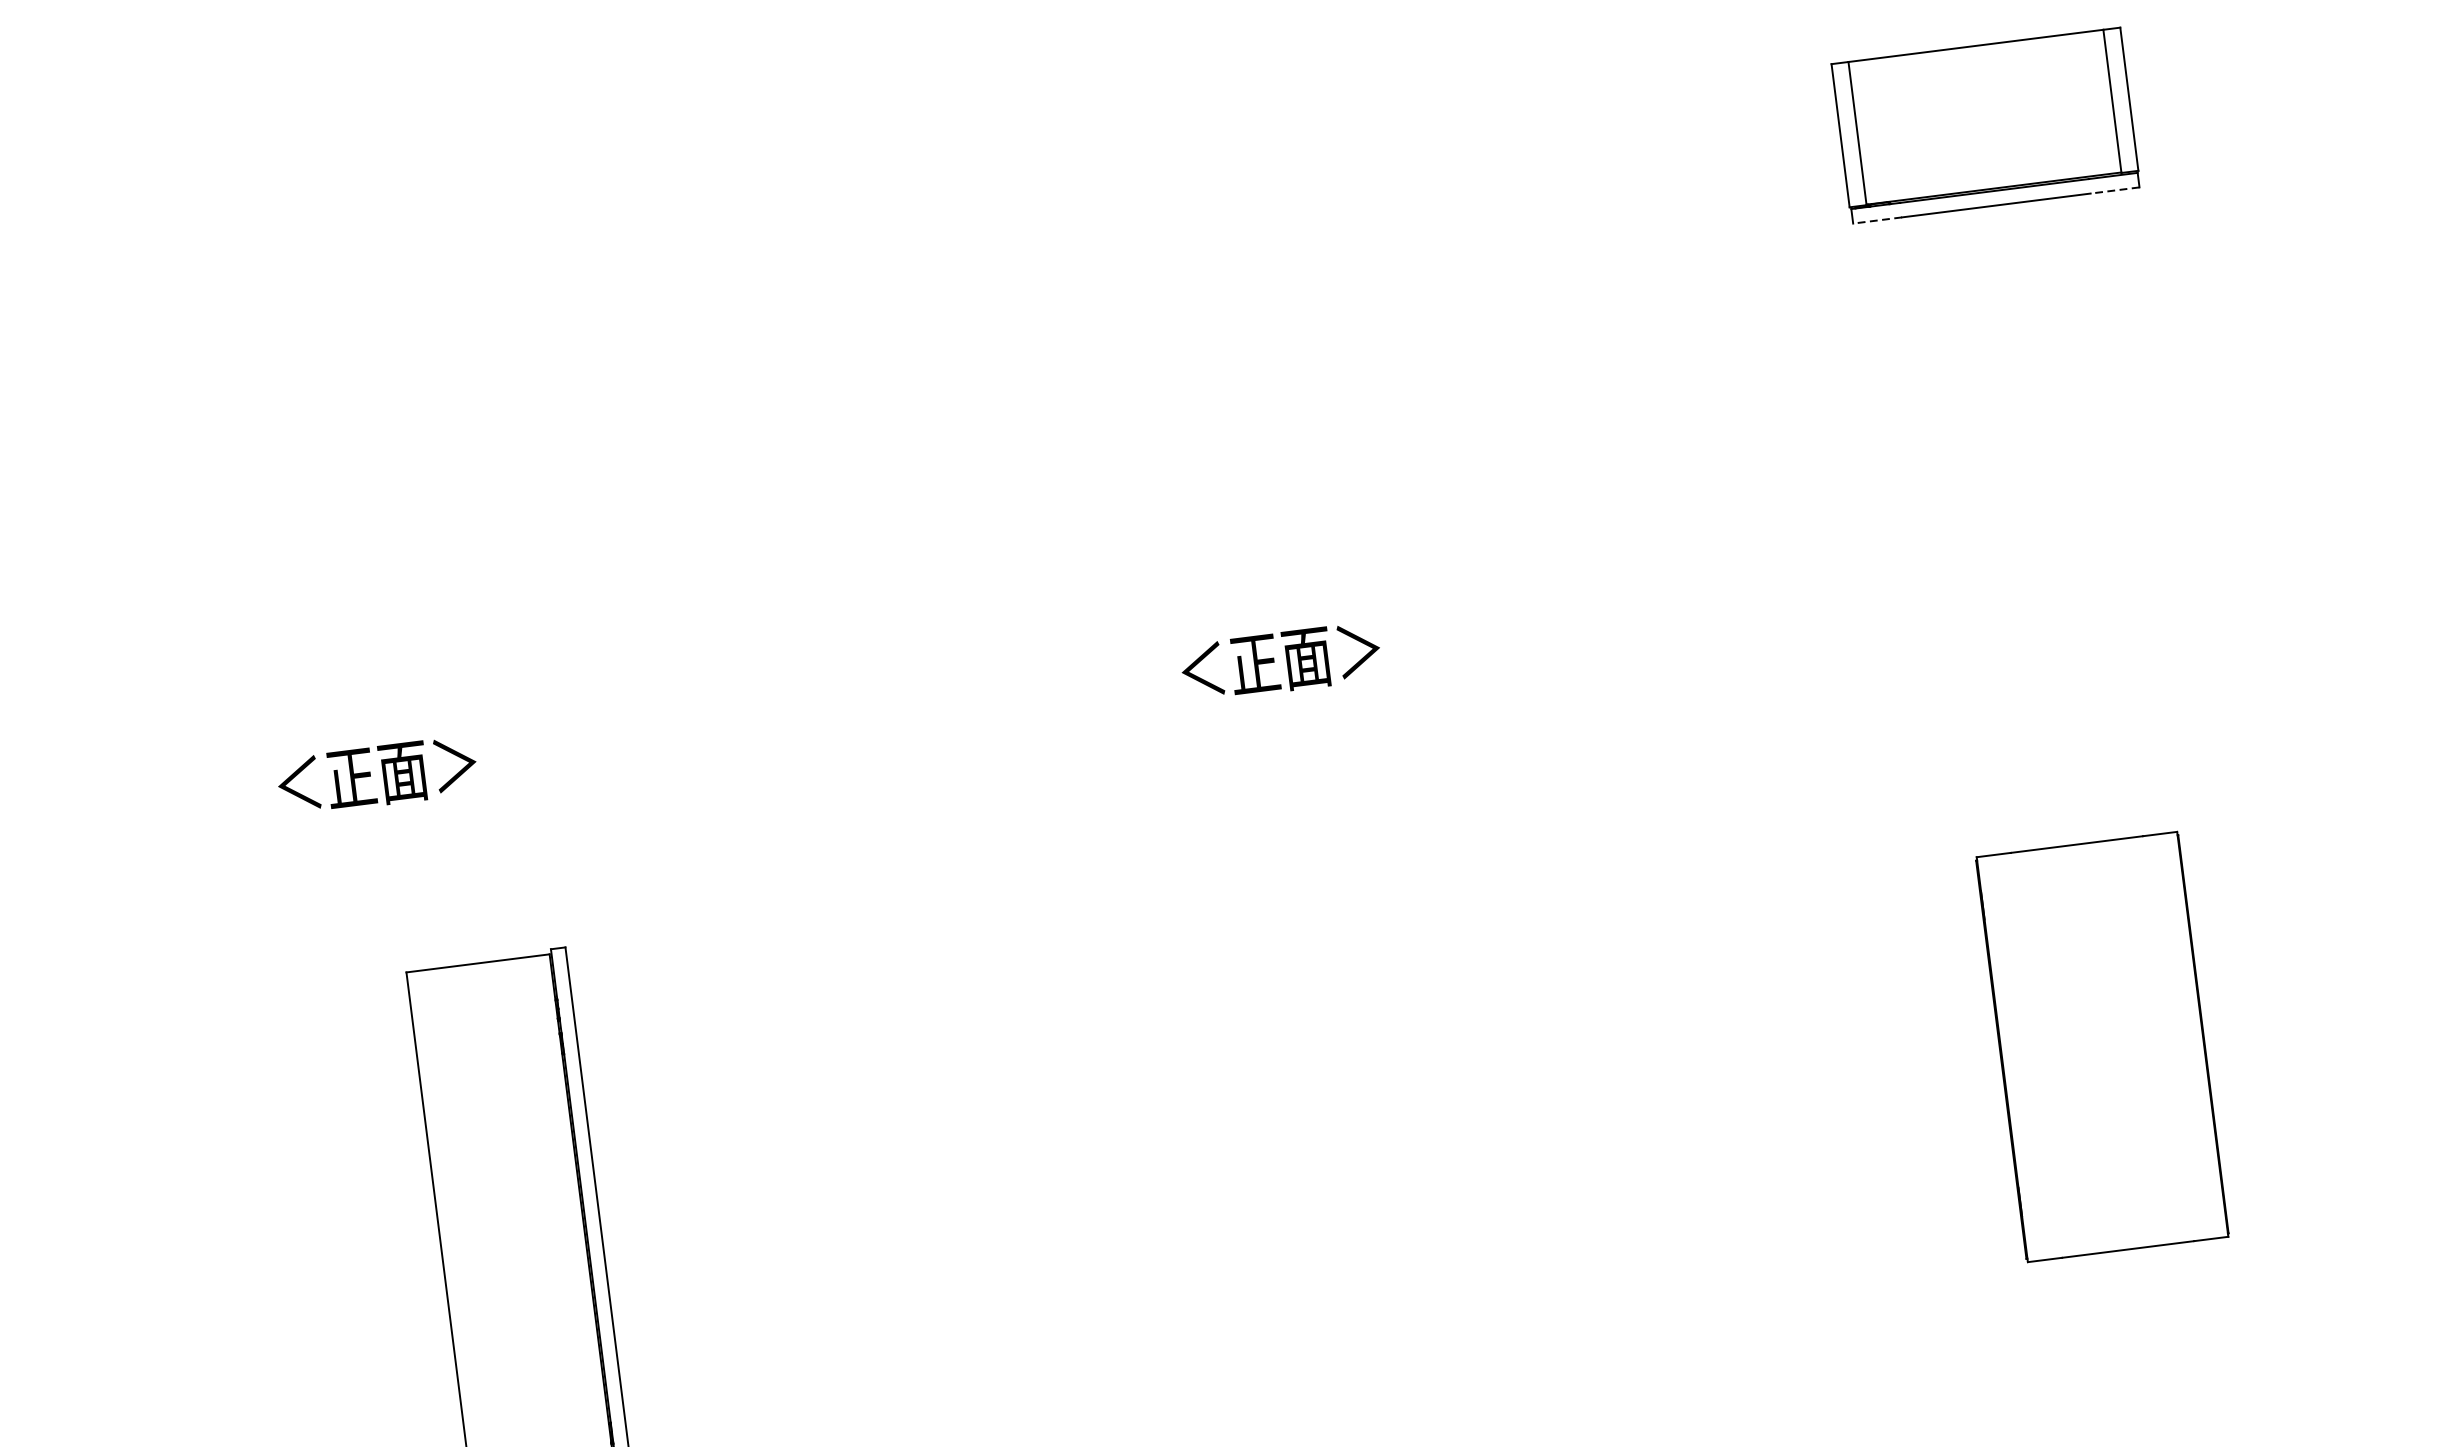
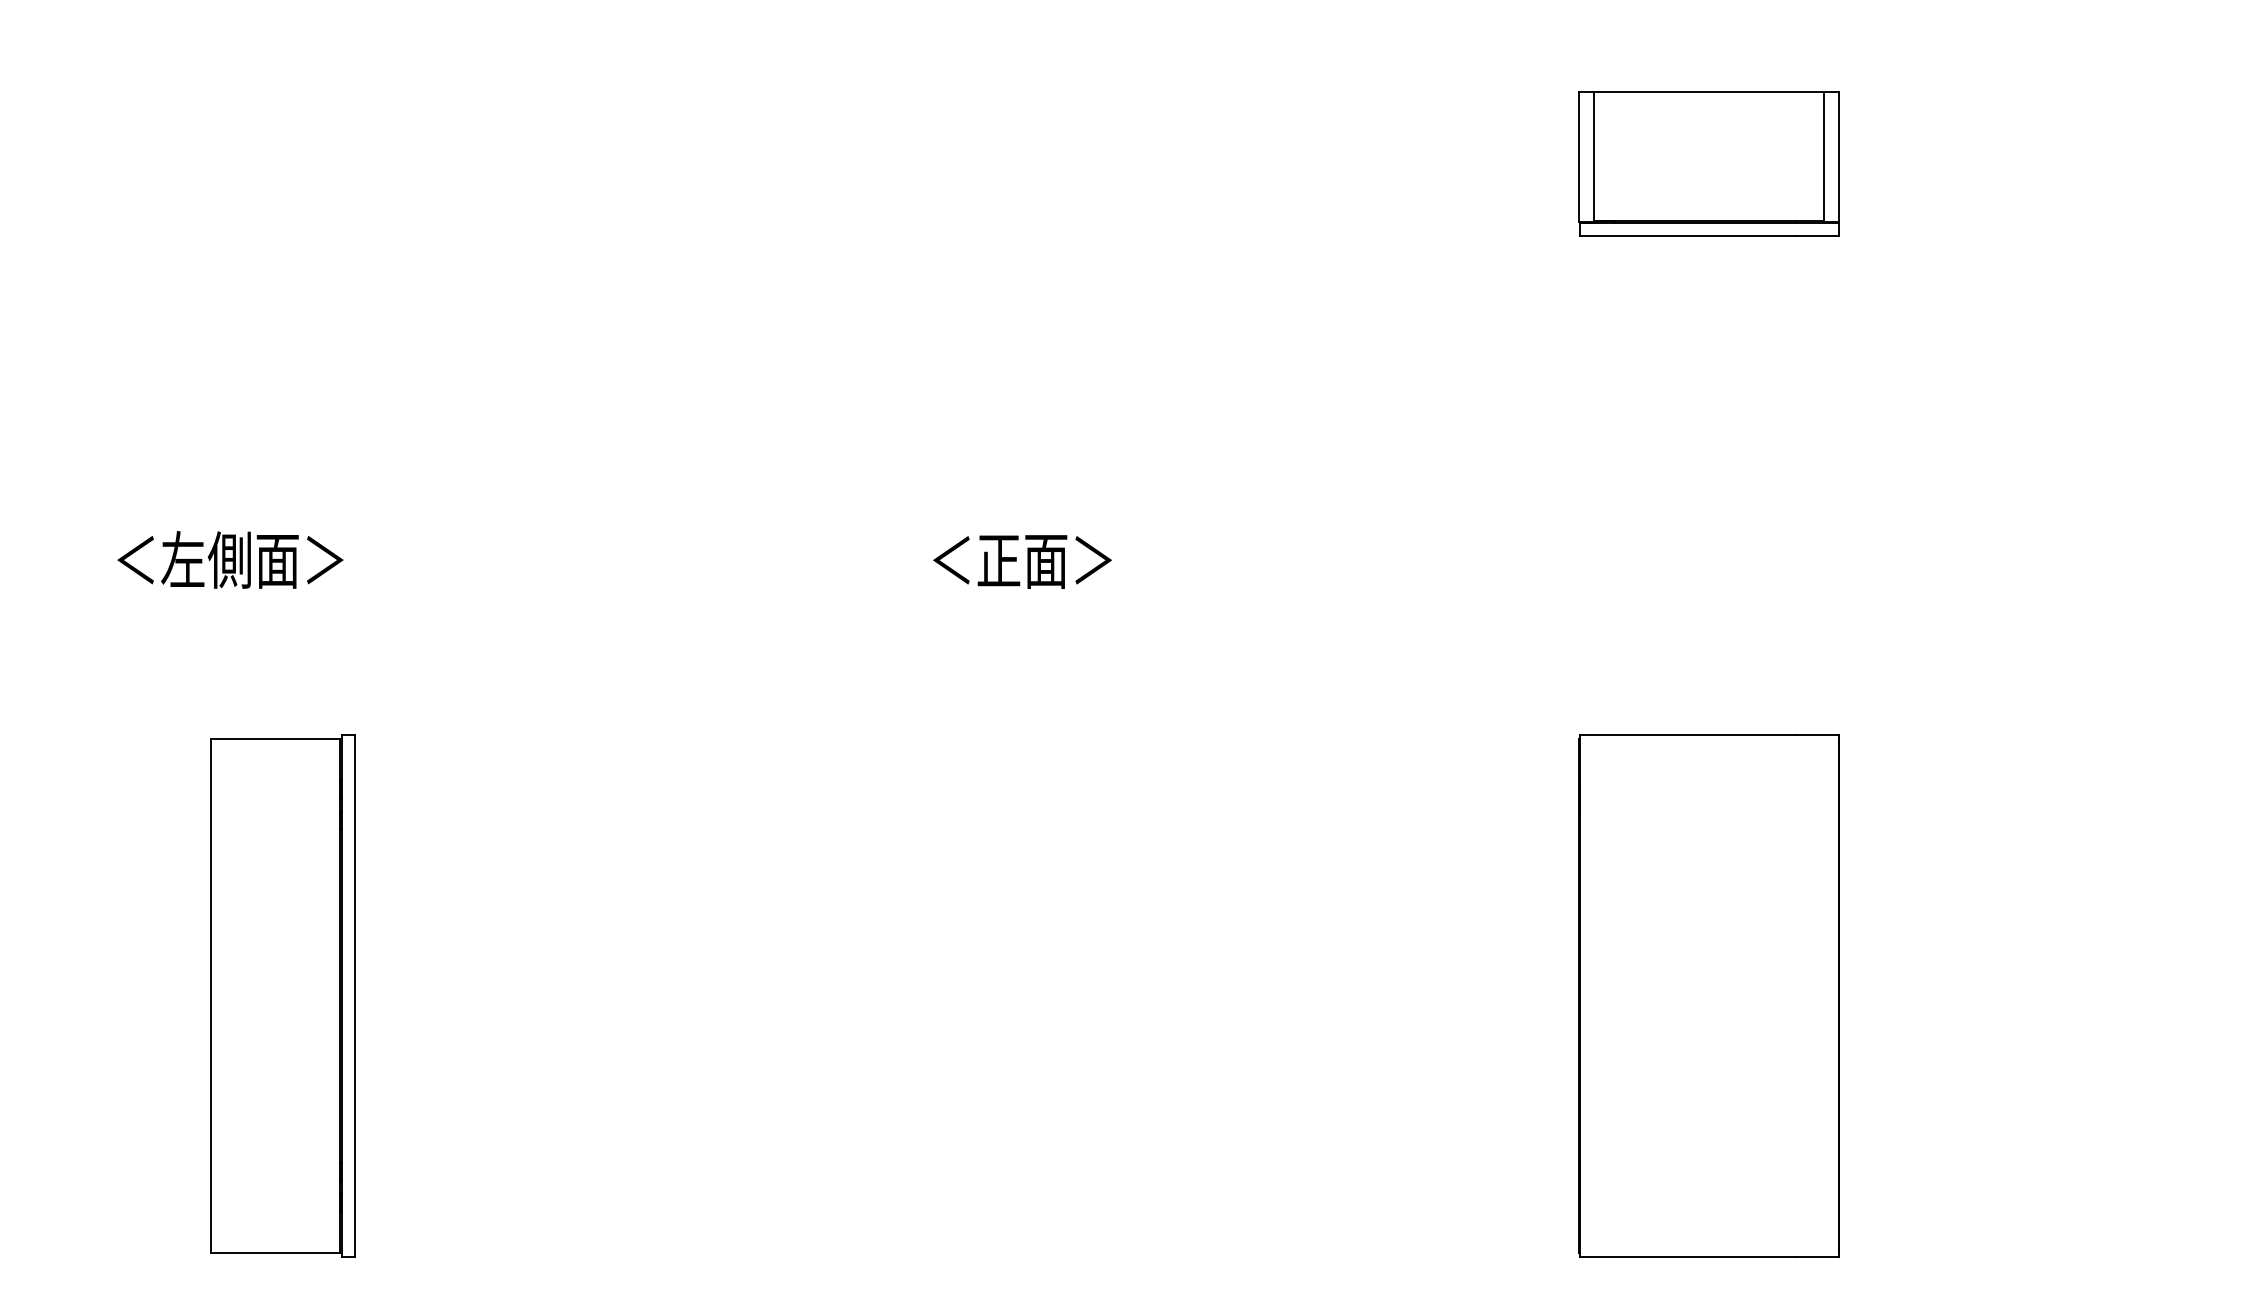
line: (2115, 190) -> (1816, 236), dashed -> solid
line: (1876, 220) -> (1601, 236), dashed -> solid
text: (427, 767) -> (252, 559), ＜正面＞ -> ＜左側面＞
part: (2101, 1046) -> (1708, 995), size x1.43

